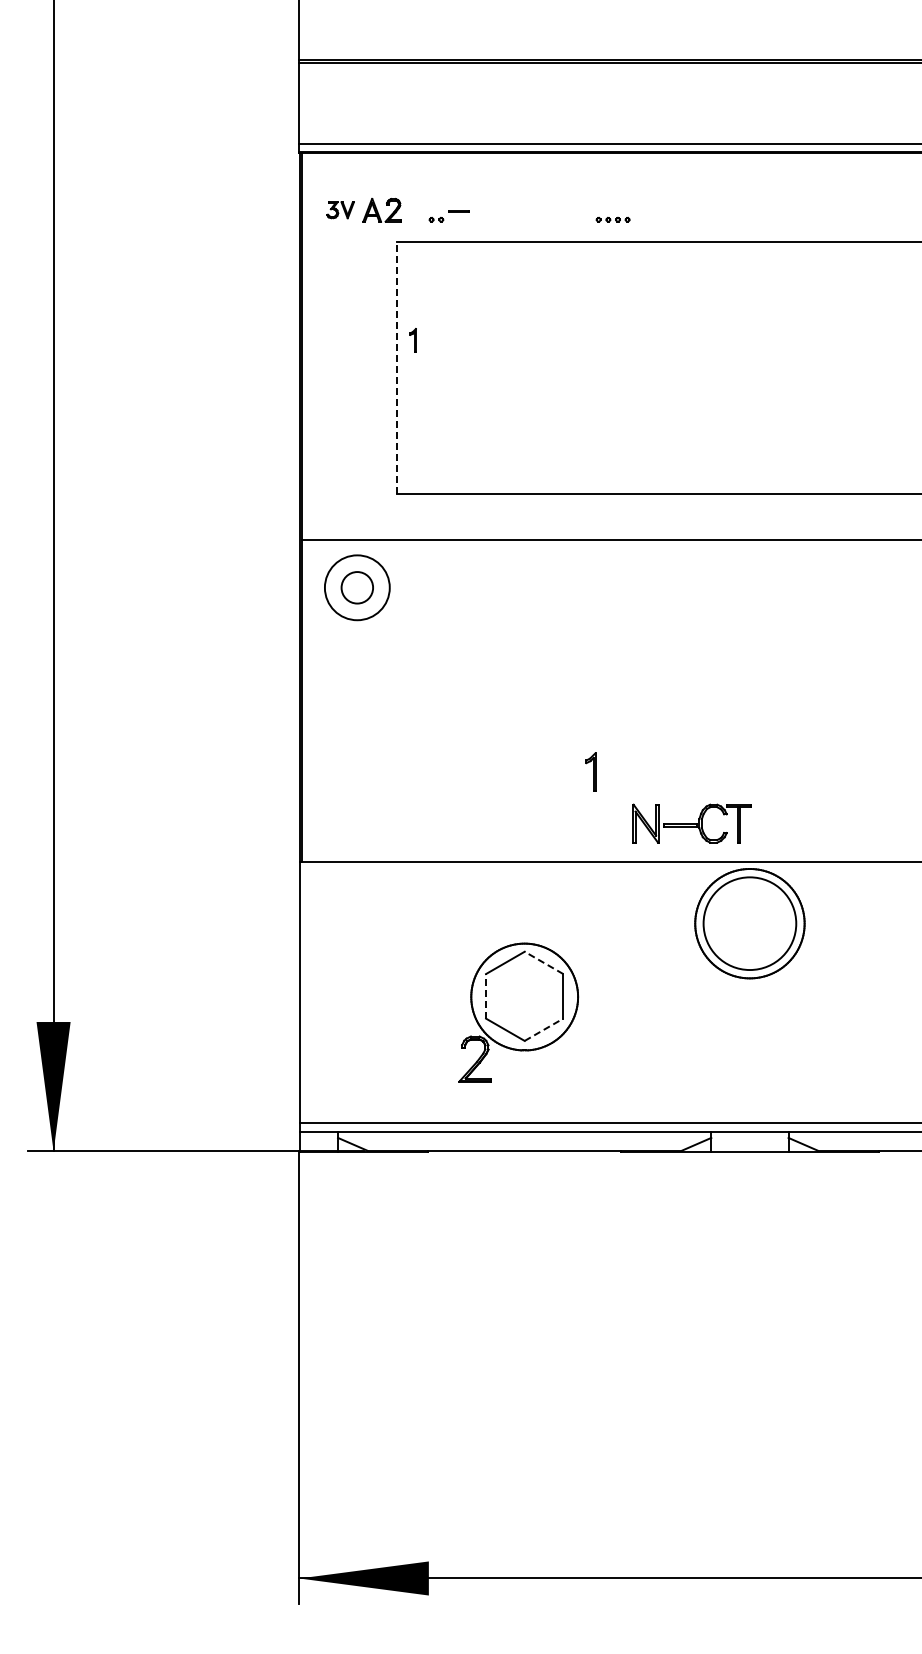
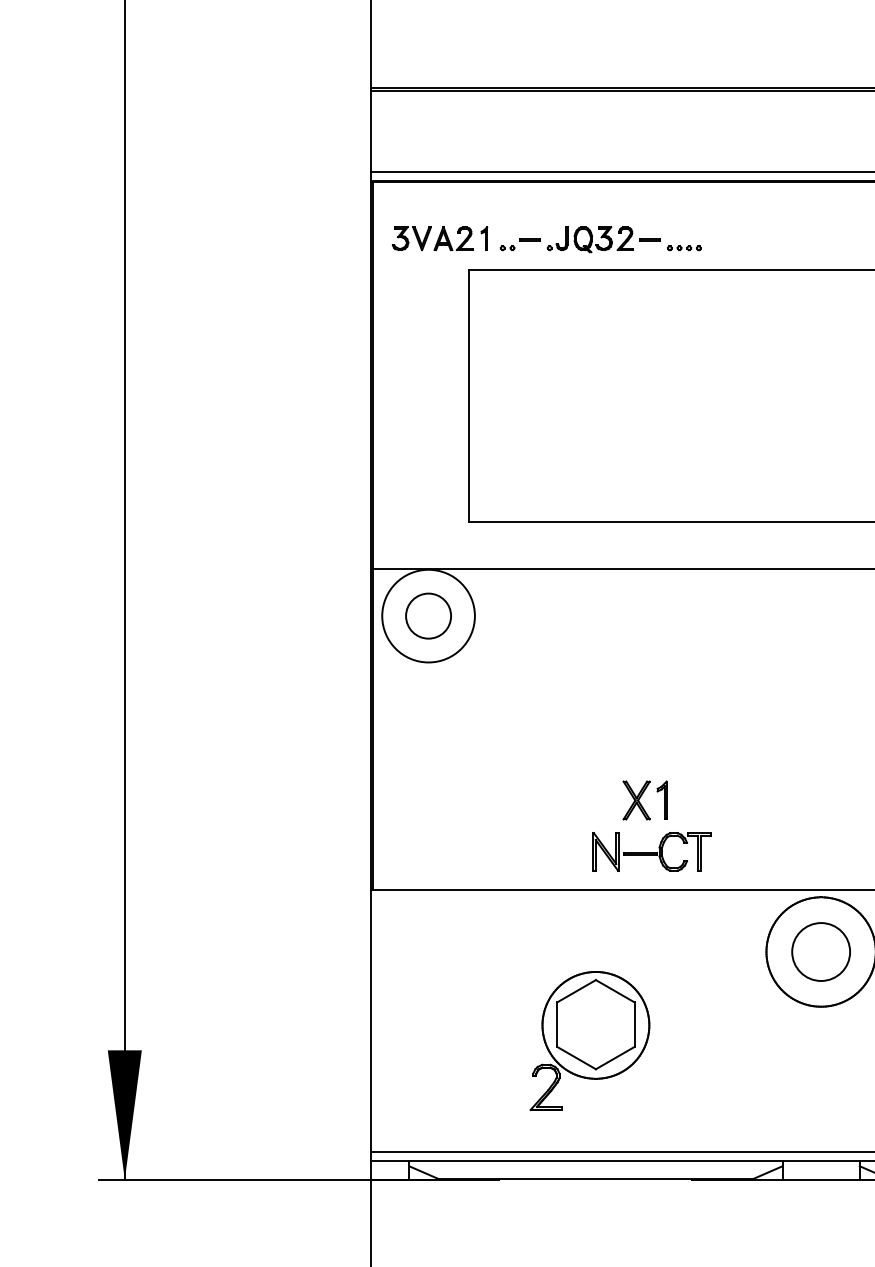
part: (340, 209) -> (411, 237), size x1.43
part: (532, 211) -> (603, 239), added
part: (412, 340) -> (483, 238), moved
line: (397, 367) -> (468, 395), dashed -> solid
circle: (356, 587) -> (427, 615), size x1.43
circle: (357, 587) -> (428, 615), size x1.43
part: (565, 772) -> (636, 800), added
part: (691, 823) -> (651, 851), moved
circle: (749, 923) -> (820, 951), size x0.62
line: (543, 962) -> (614, 990), dashed -> solid
line: (486, 995) -> (557, 1023), dashed -> solid
line: (544, 1029) -> (615, 1057), dashed -> solid

